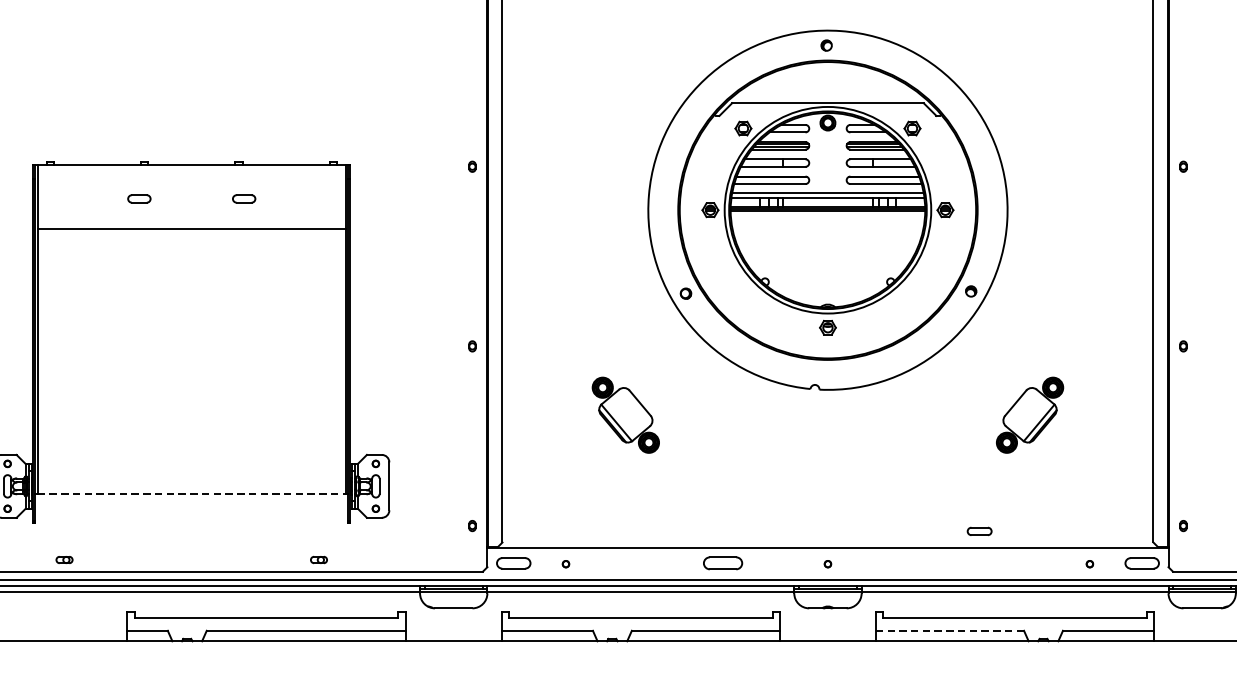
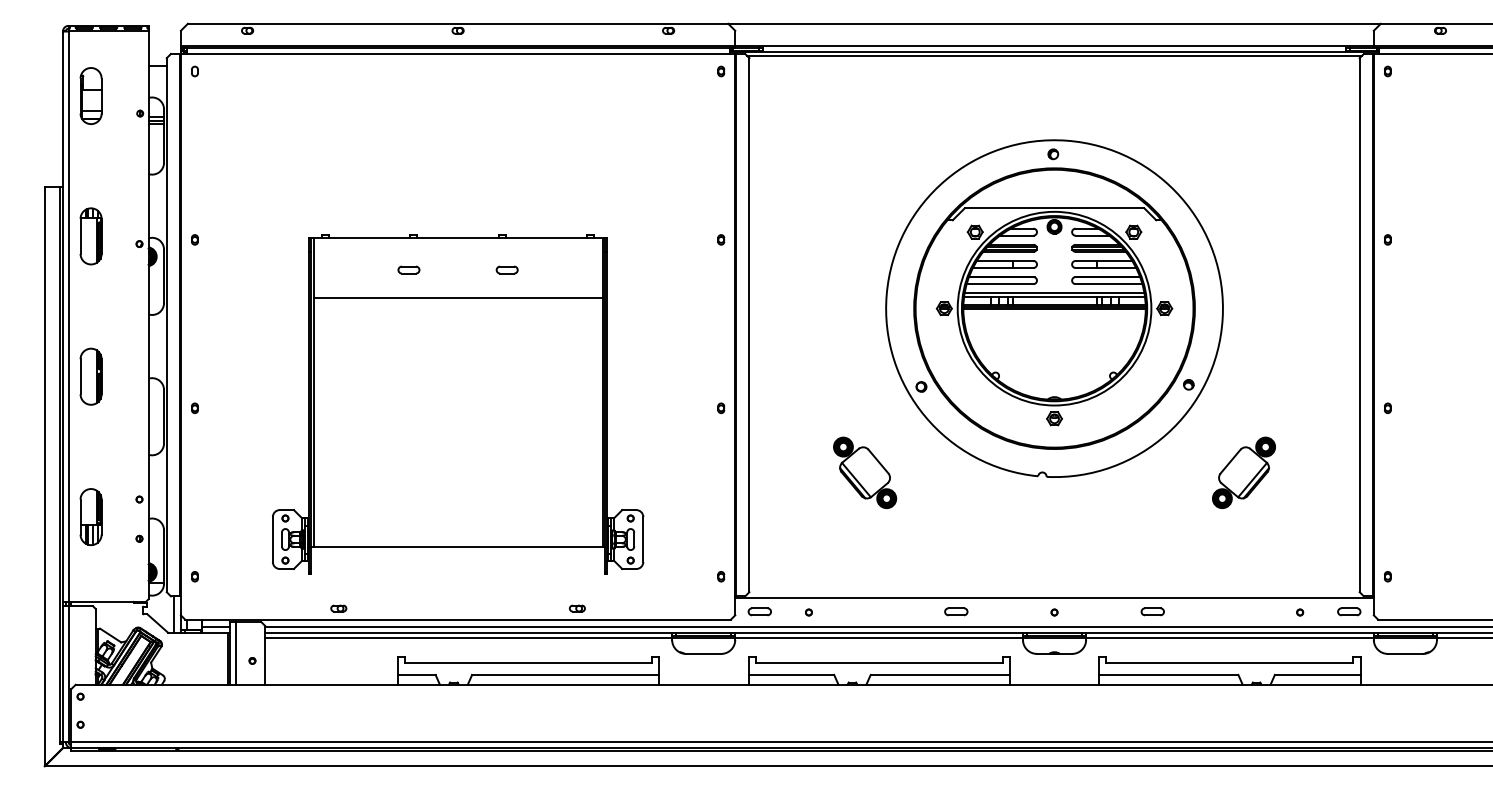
part: (827, 210) -> (1054, 308), moved
line: (192, 493) -> (458, 546), dashed -> solid
part: (979, 531) -> (1152, 611), moved
part: (513, 563) -> (759, 611), size x0.71
part: (723, 563) -> (956, 611), size x0.62
part: (1142, 563) -> (1349, 611), size x0.71
line: (949, 630) -> (1168, 674), dashed -> solid

